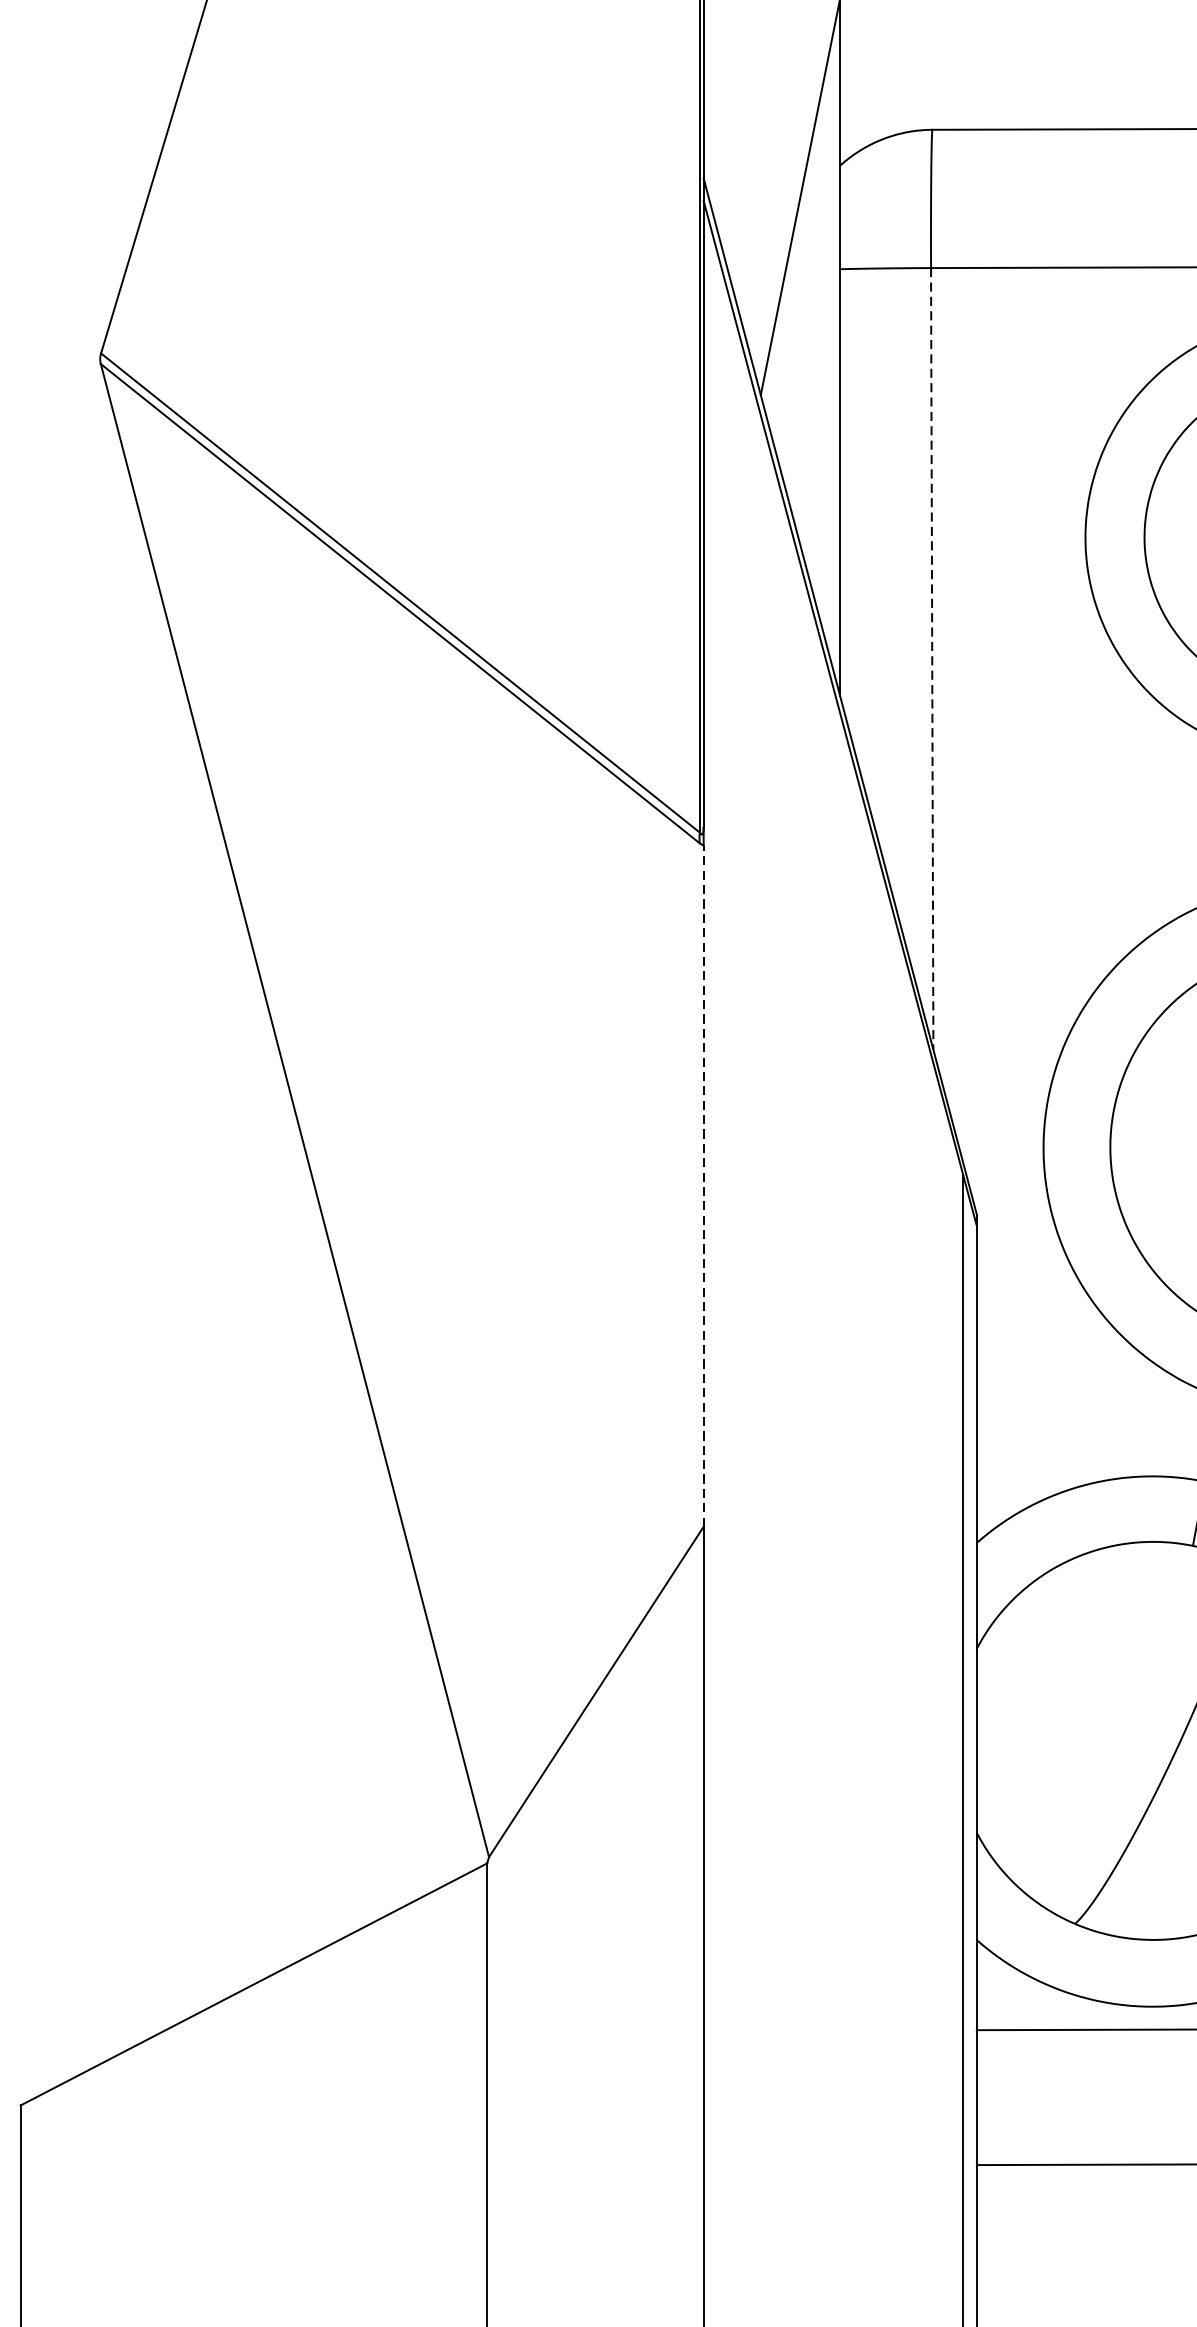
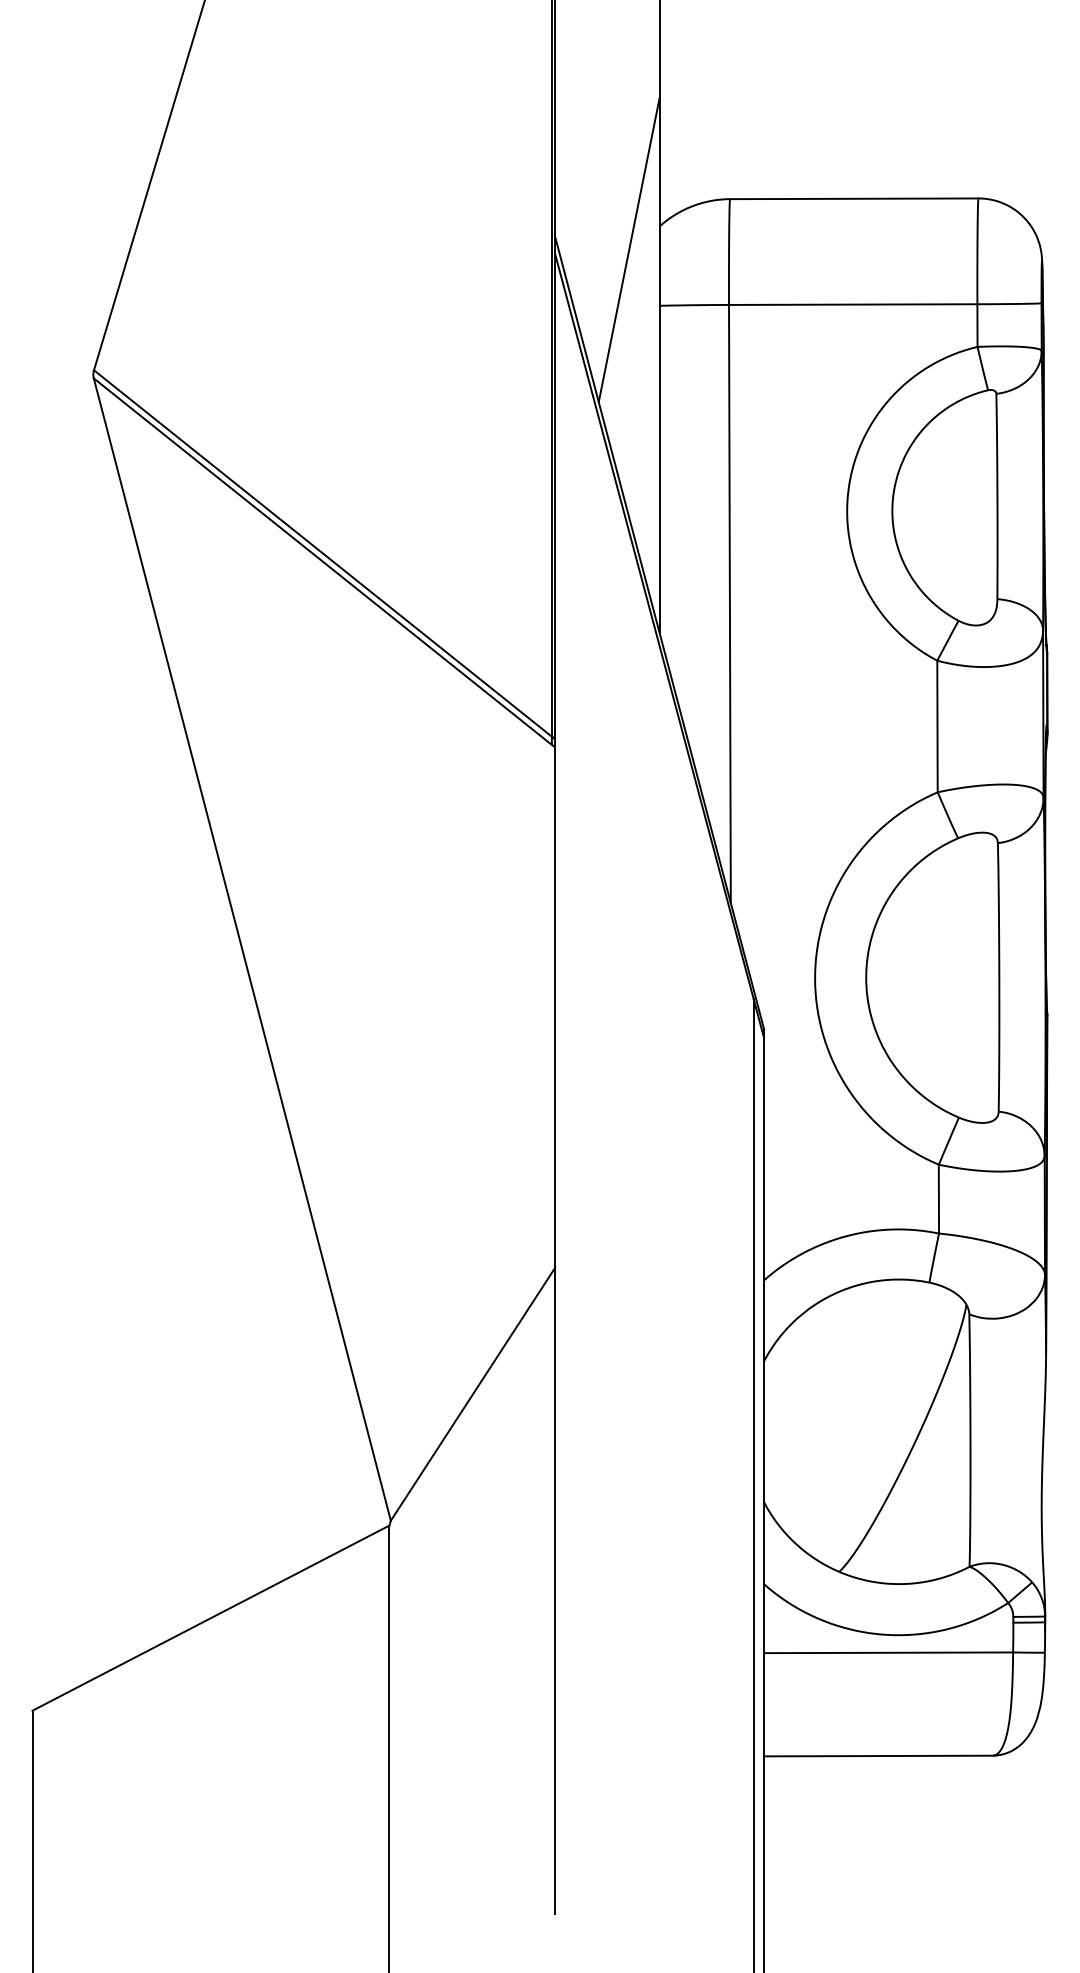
line: (931, 659) -> (729, 604), dashed -> solid
line: (704, 1186) -> (555, 1007), dashed -> solid

